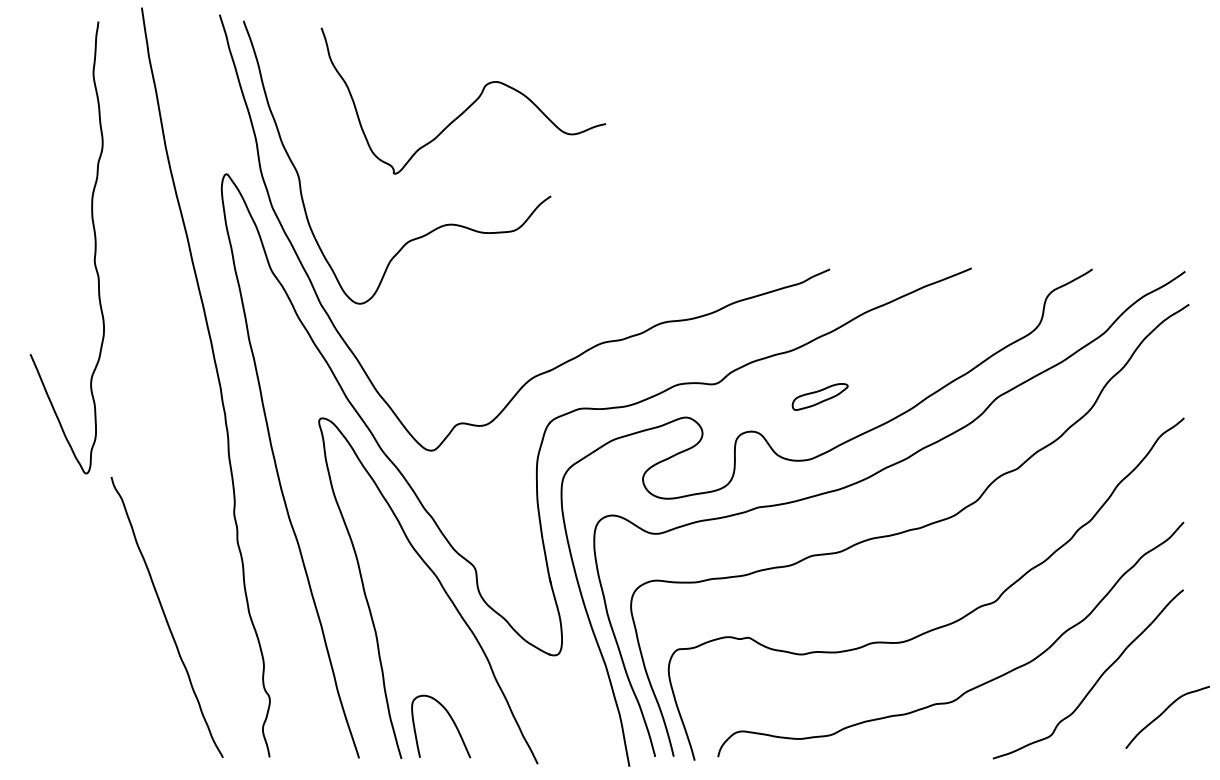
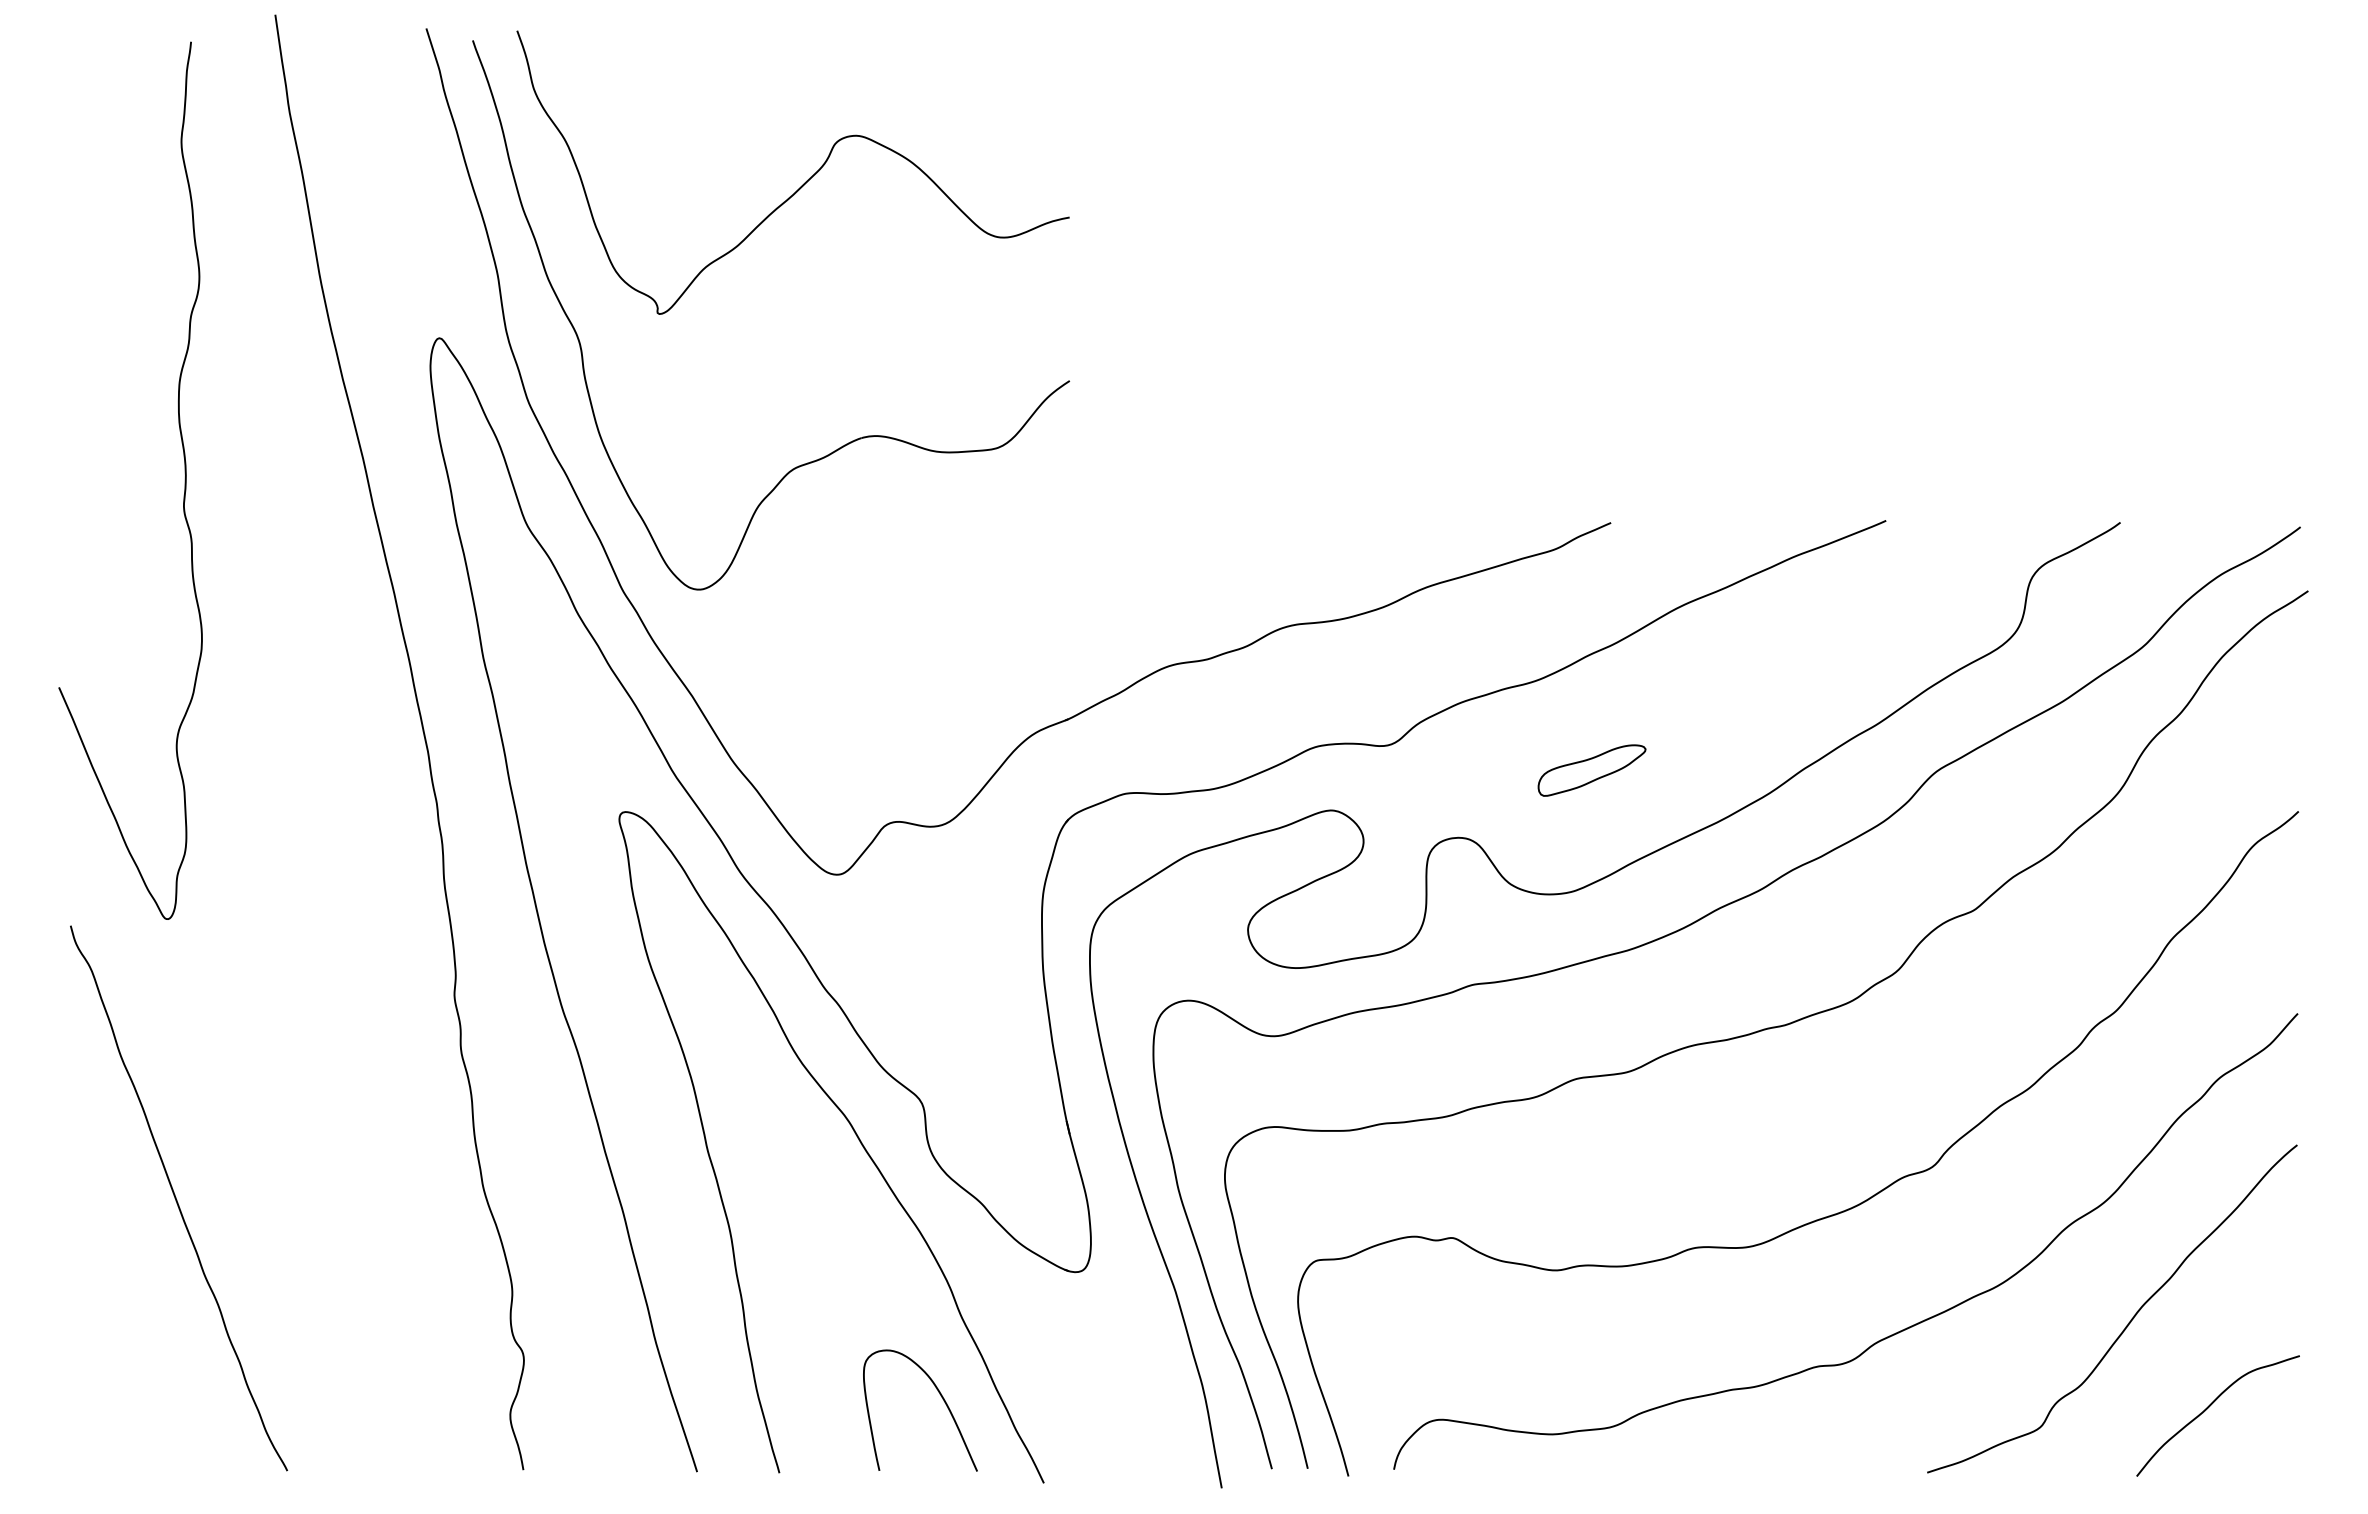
curve: (469, 105) -> (804, 181), moved
curve: (166, 617) -> (177, 1198), moved
curve: (1164, 712) -> (2211, 1406), moved
curve: (451, 720) -> (940, 1398), moved

